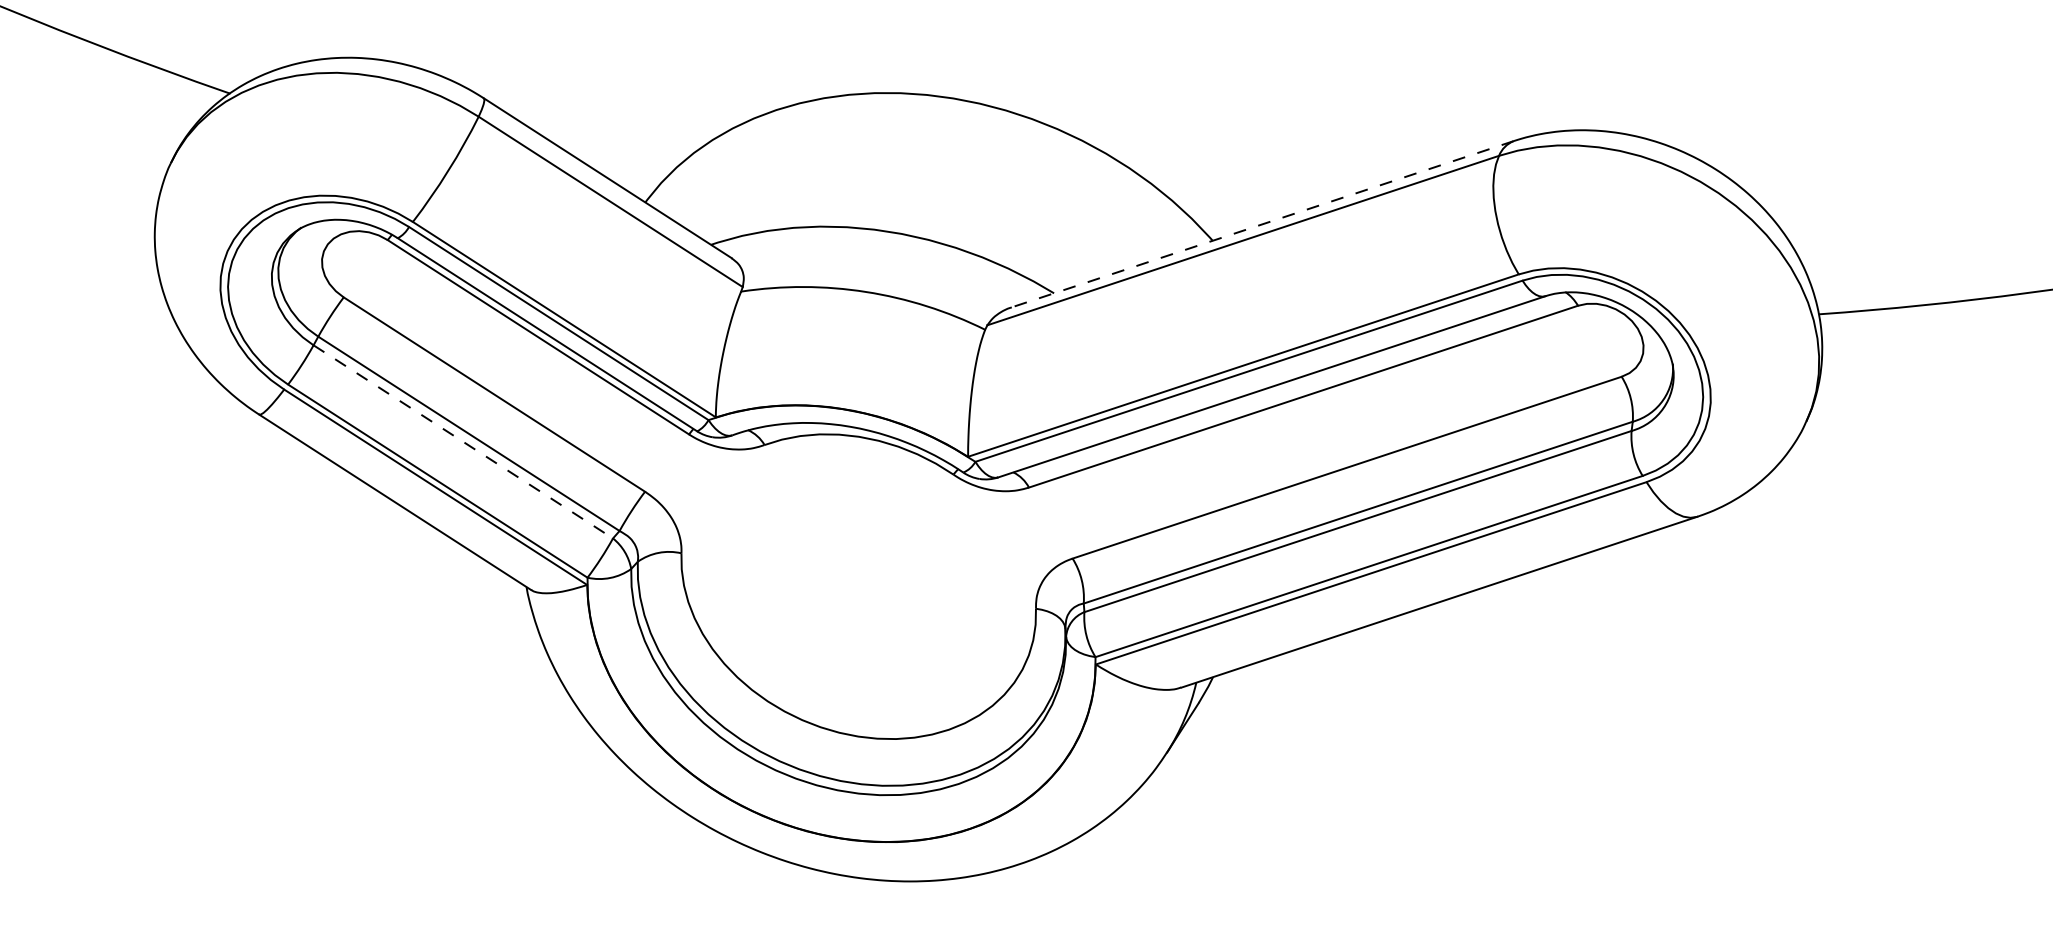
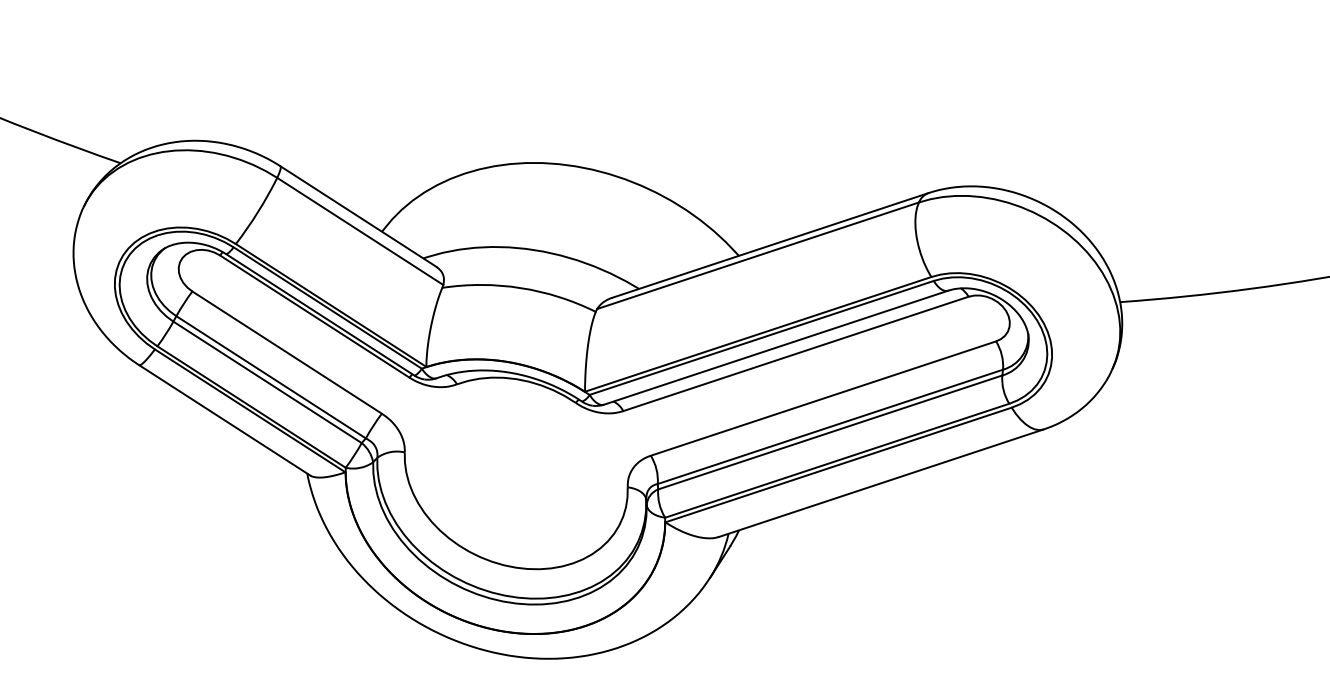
line: (1261, 224) -> (769, 245), dashed -> solid
line: (464, 442) -> (268, 382), dashed -> solid

